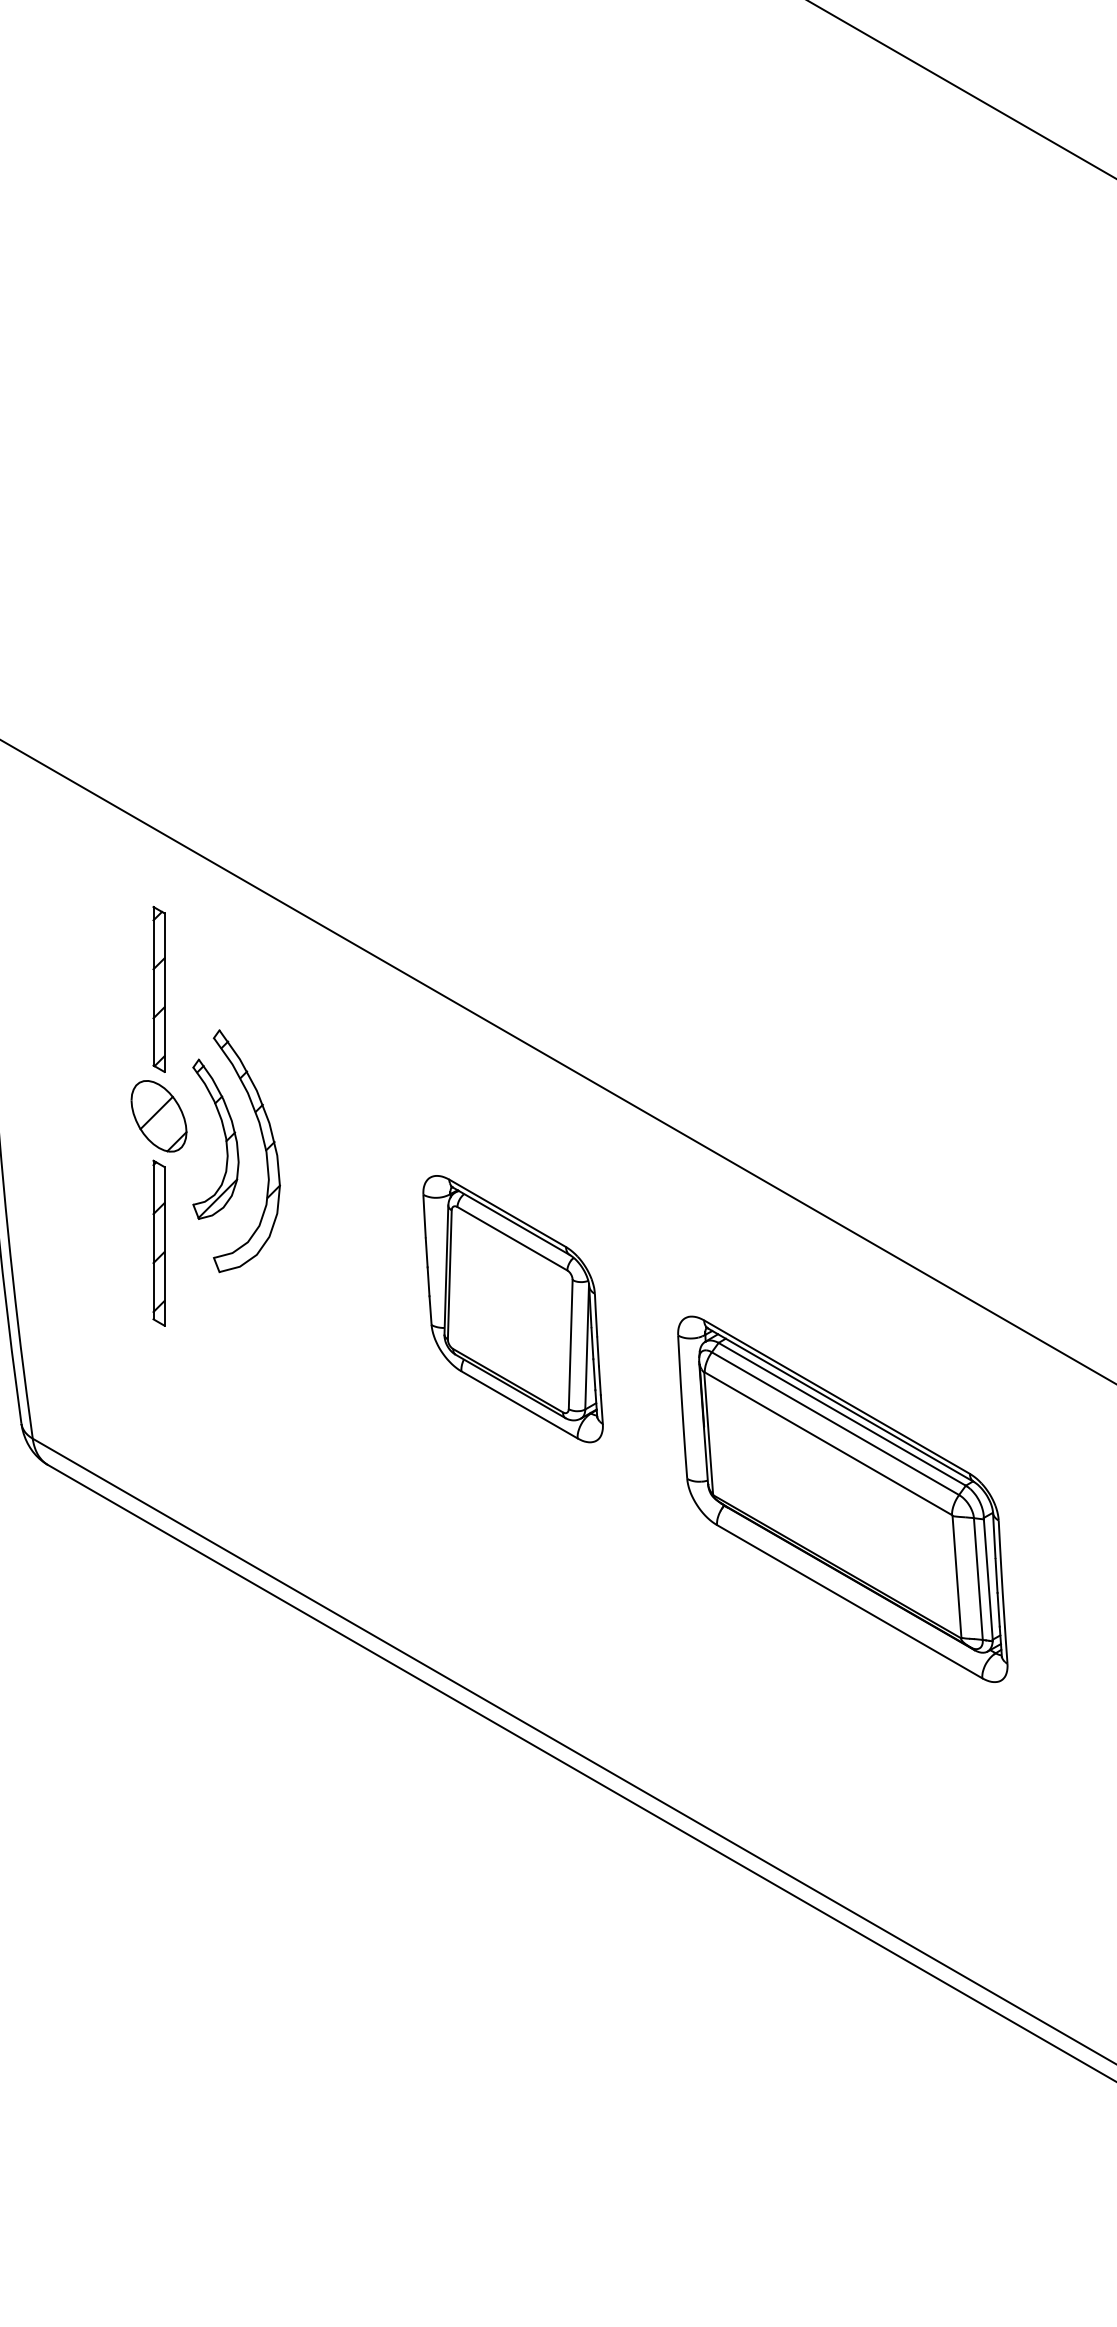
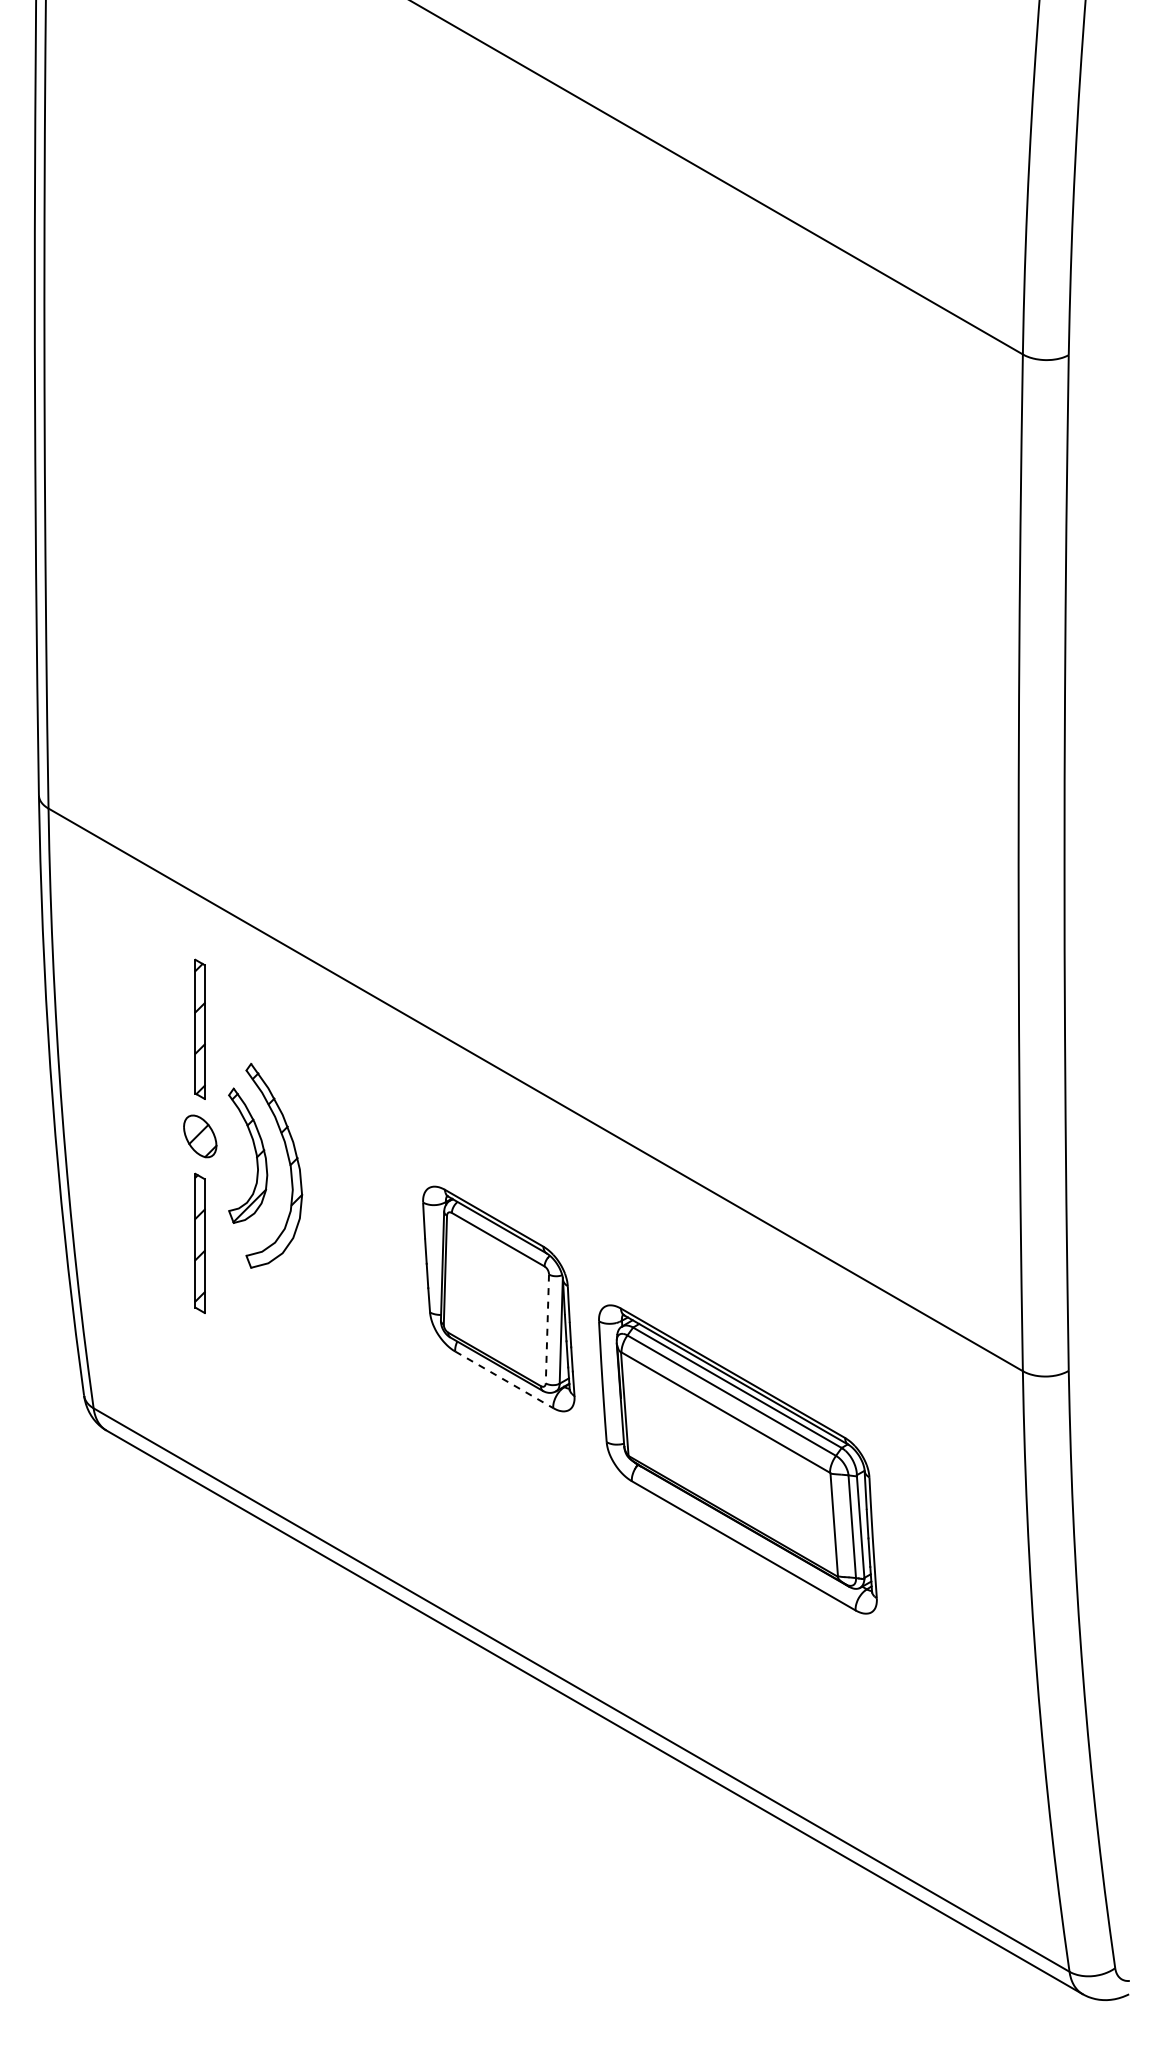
part: (159, 1116) -> (200, 1136), size x0.7
line: (570, 1345) -> (547, 1329), solid -> dashed
line: (519, 1404) -> (504, 1379), solid -> dashed
part: (842, 1499) -> (737, 1459), moved

